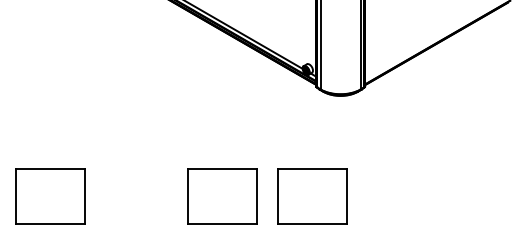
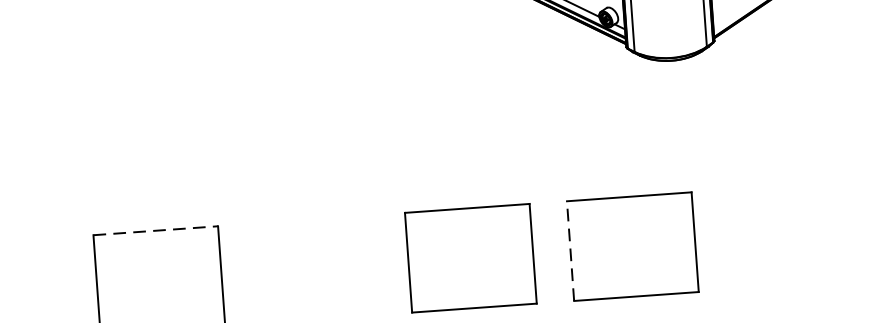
line: (50, 169) -> (156, 231), solid -> dashed
line: (277, 196) -> (570, 250), solid -> dashed

